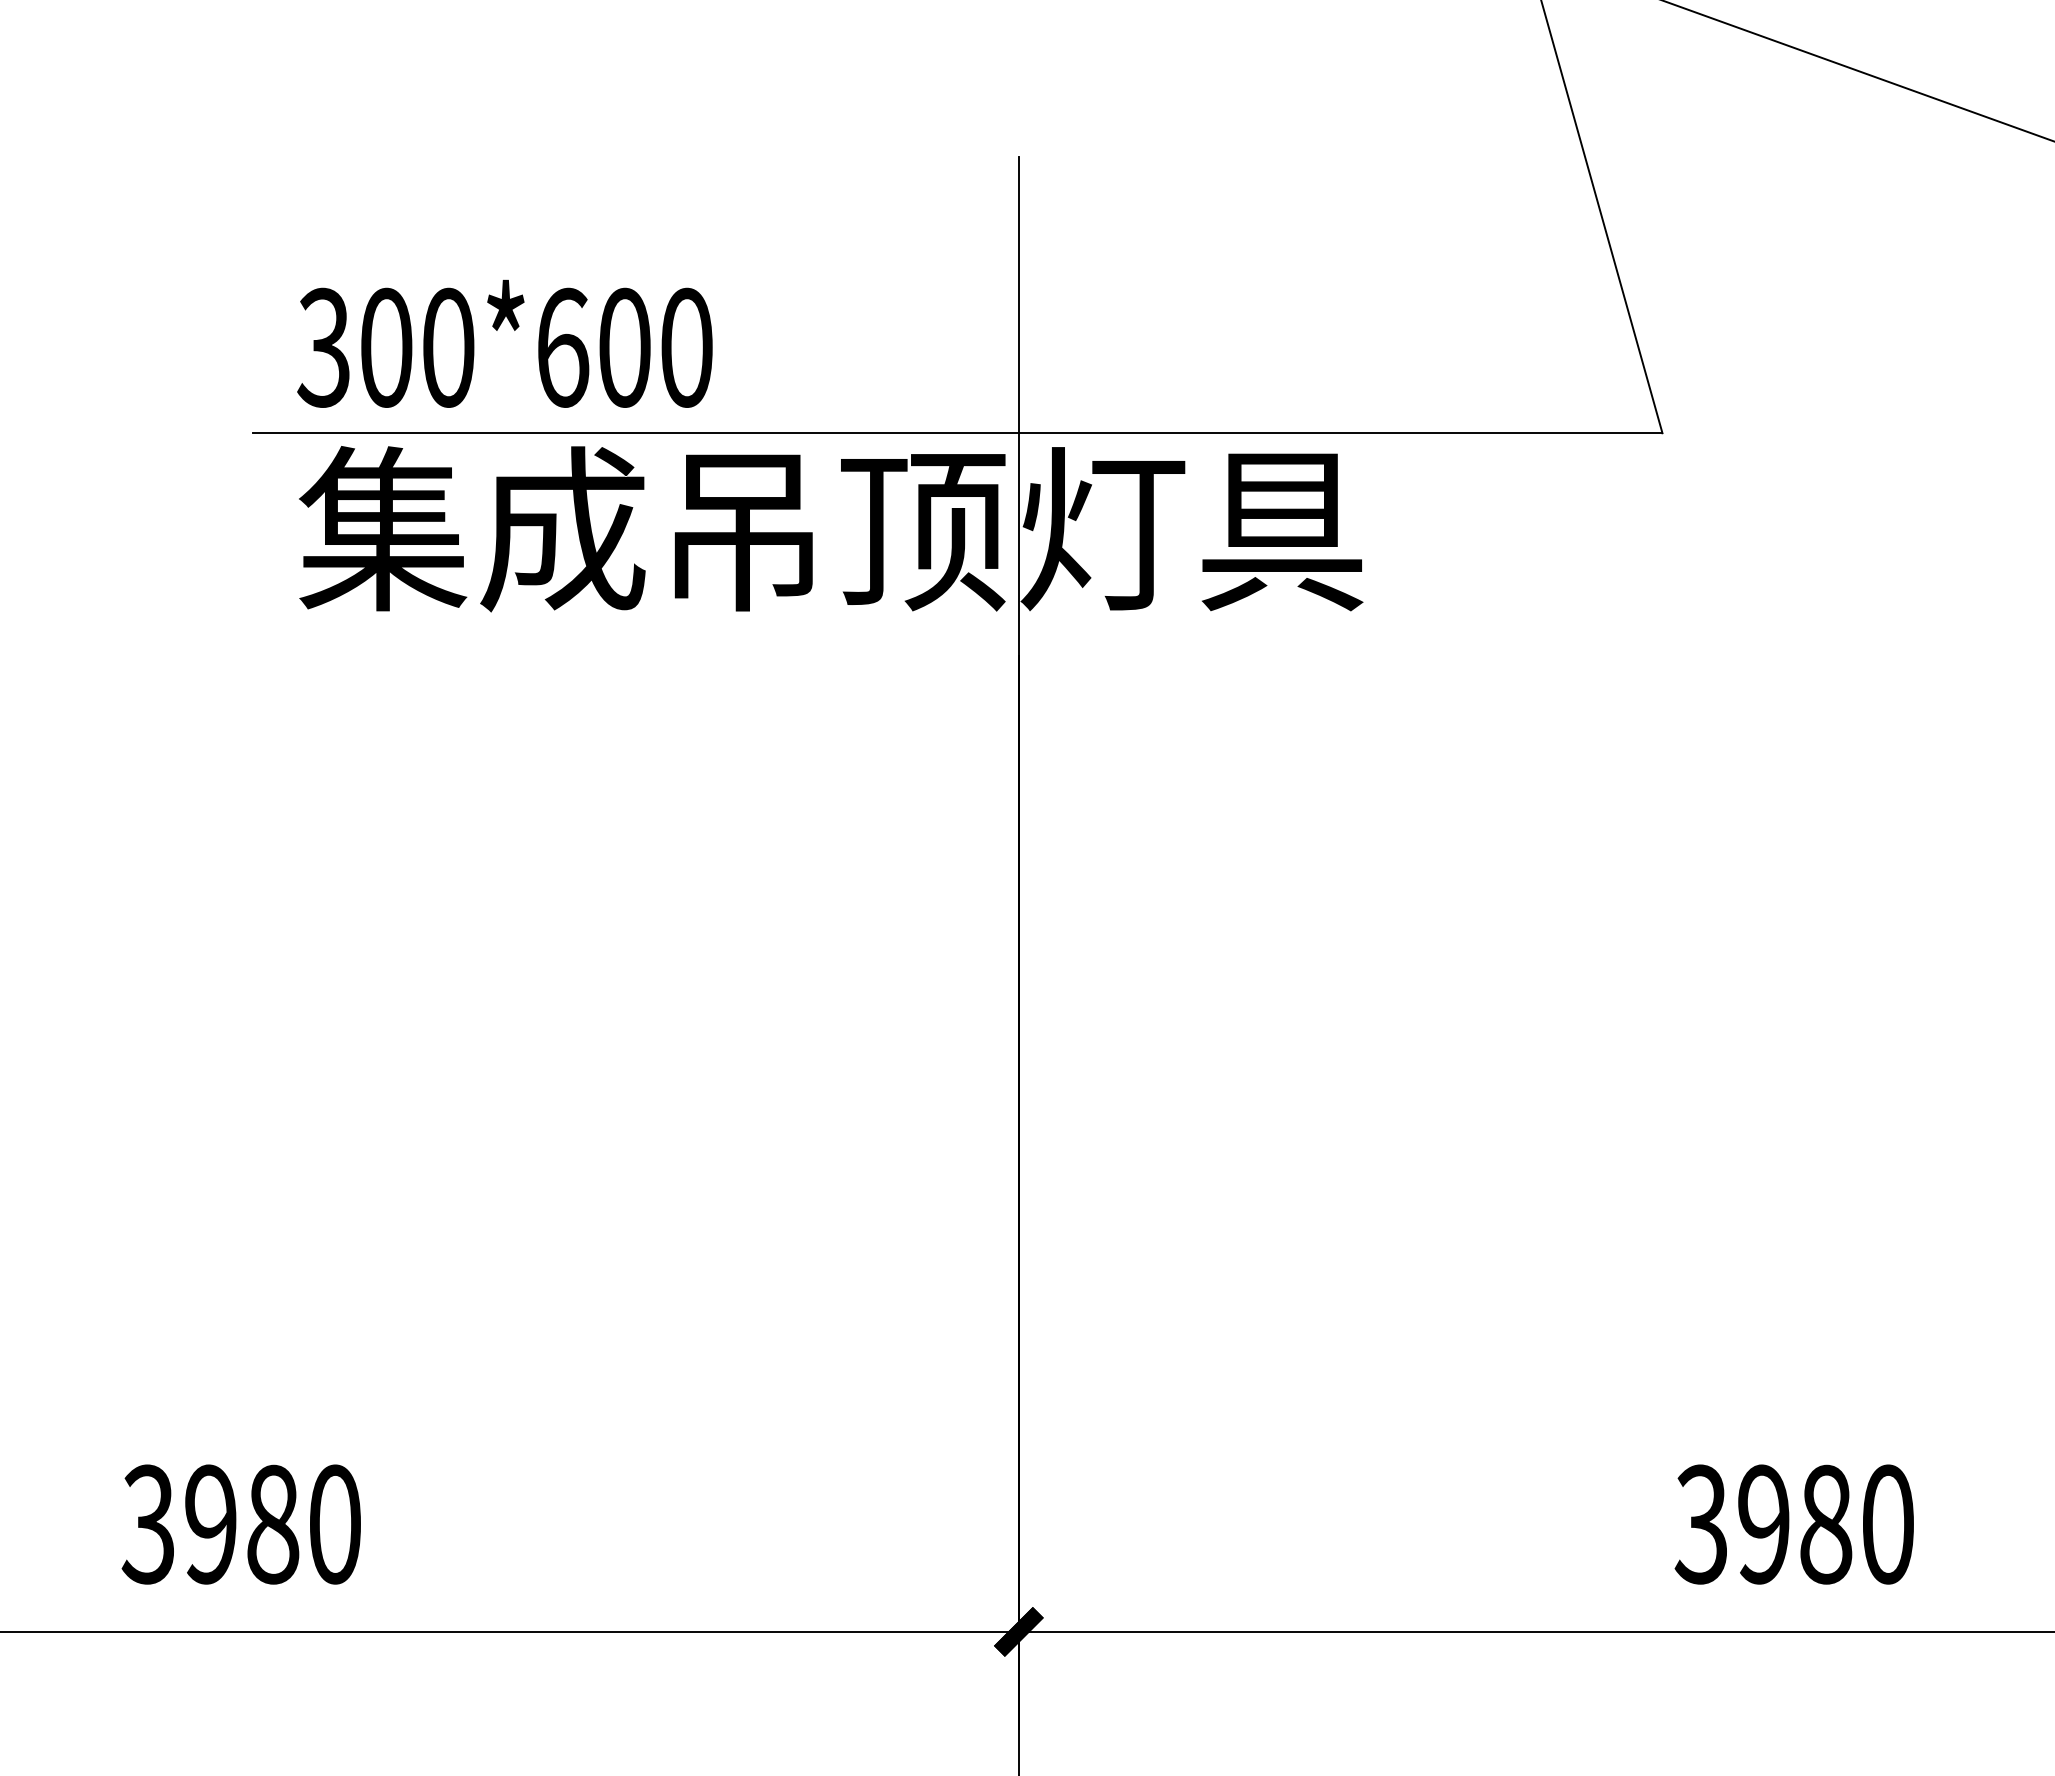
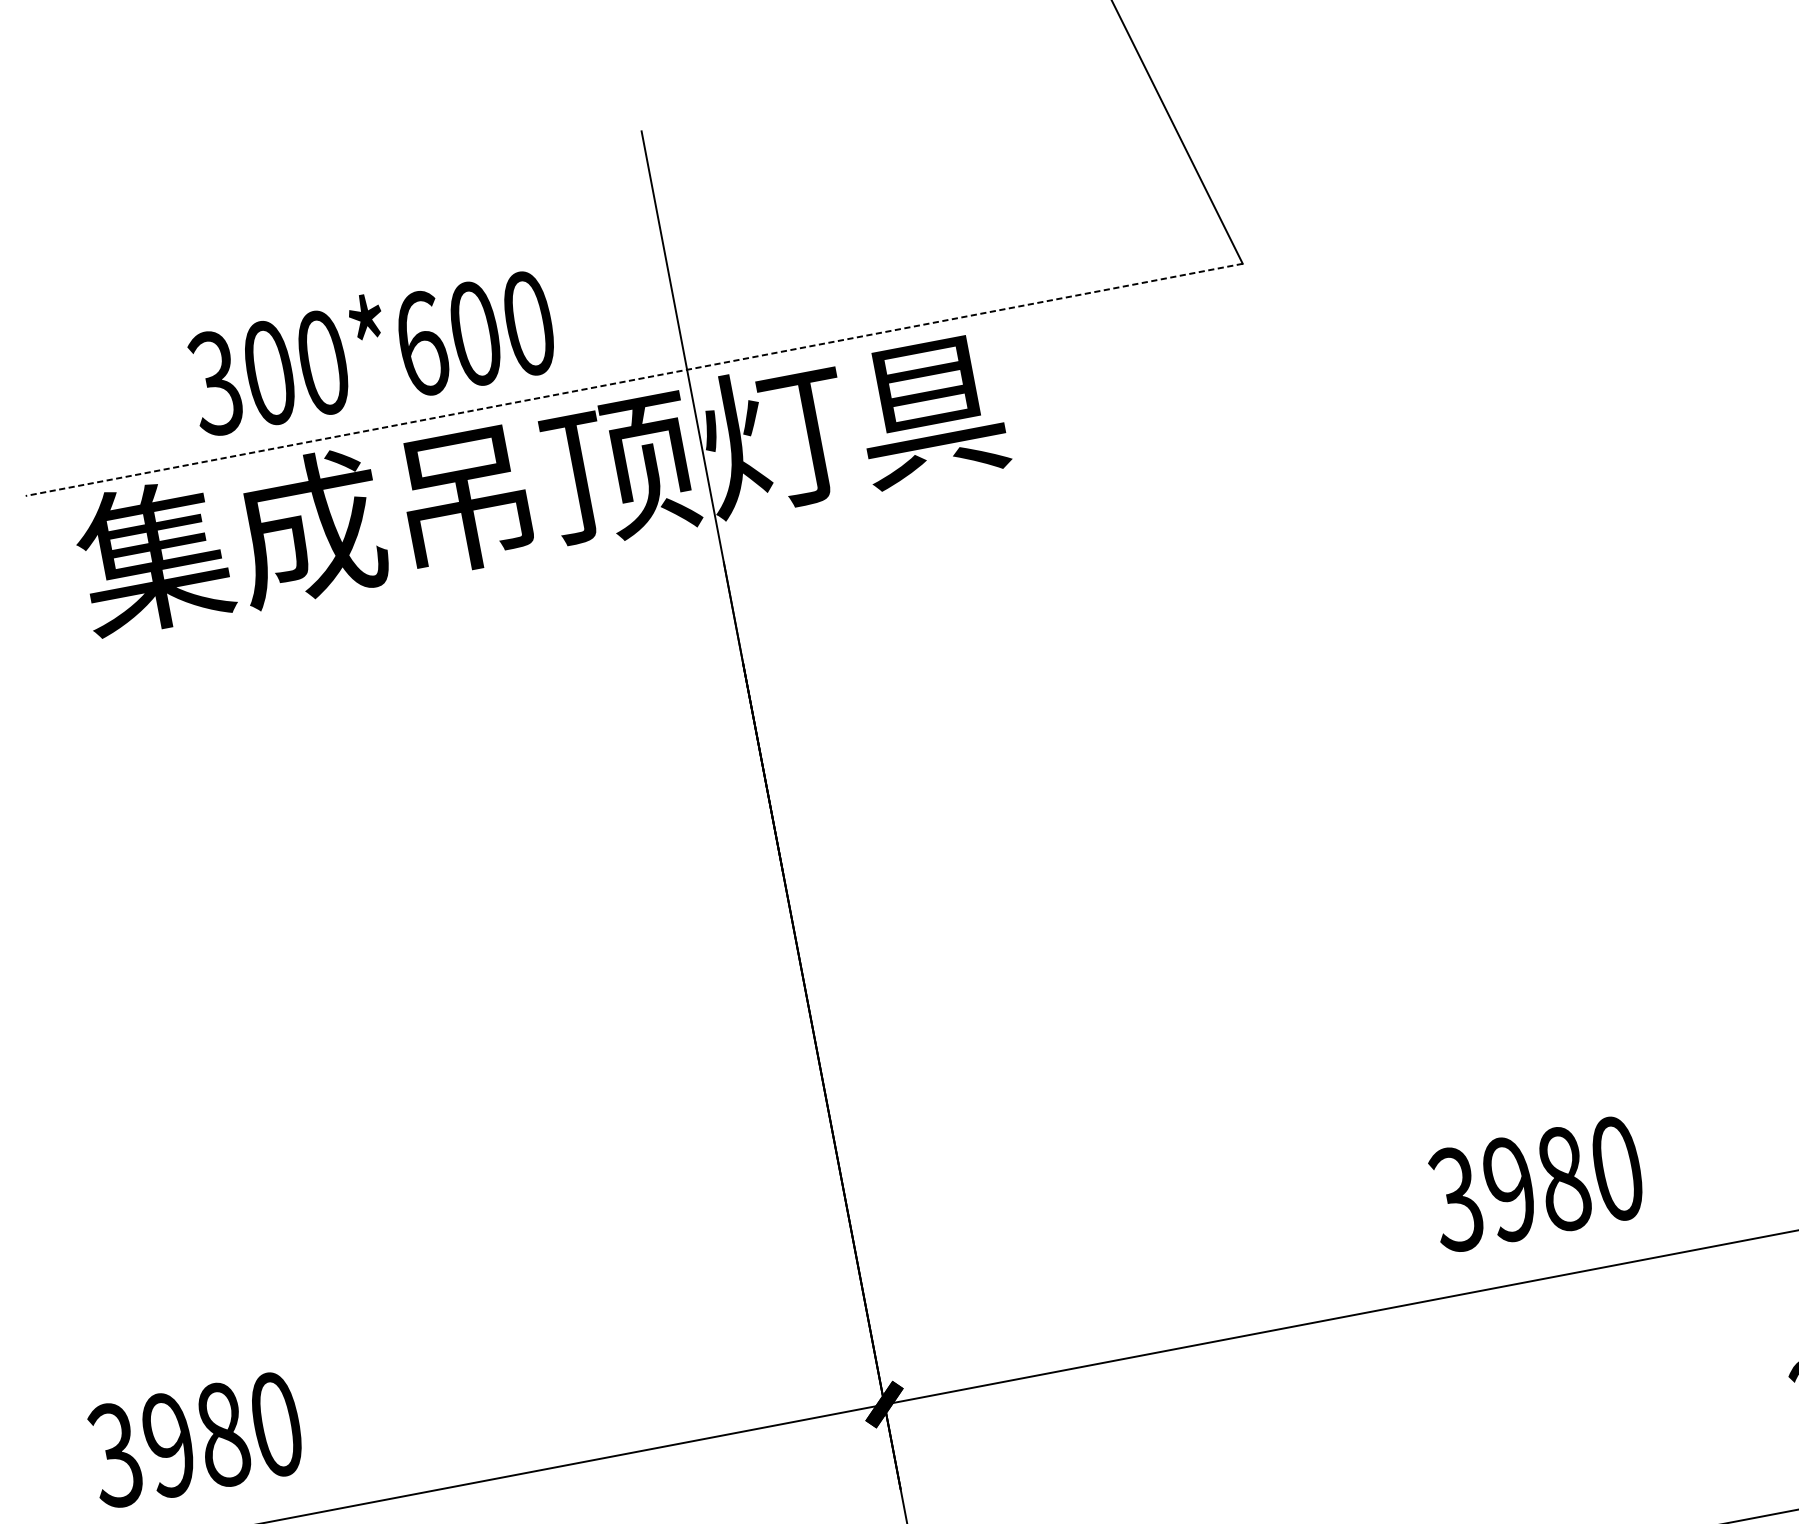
text: (504, 343) -> (370, 349), moved
line: (957, 433) -> (634, 380), solid -> dashed

